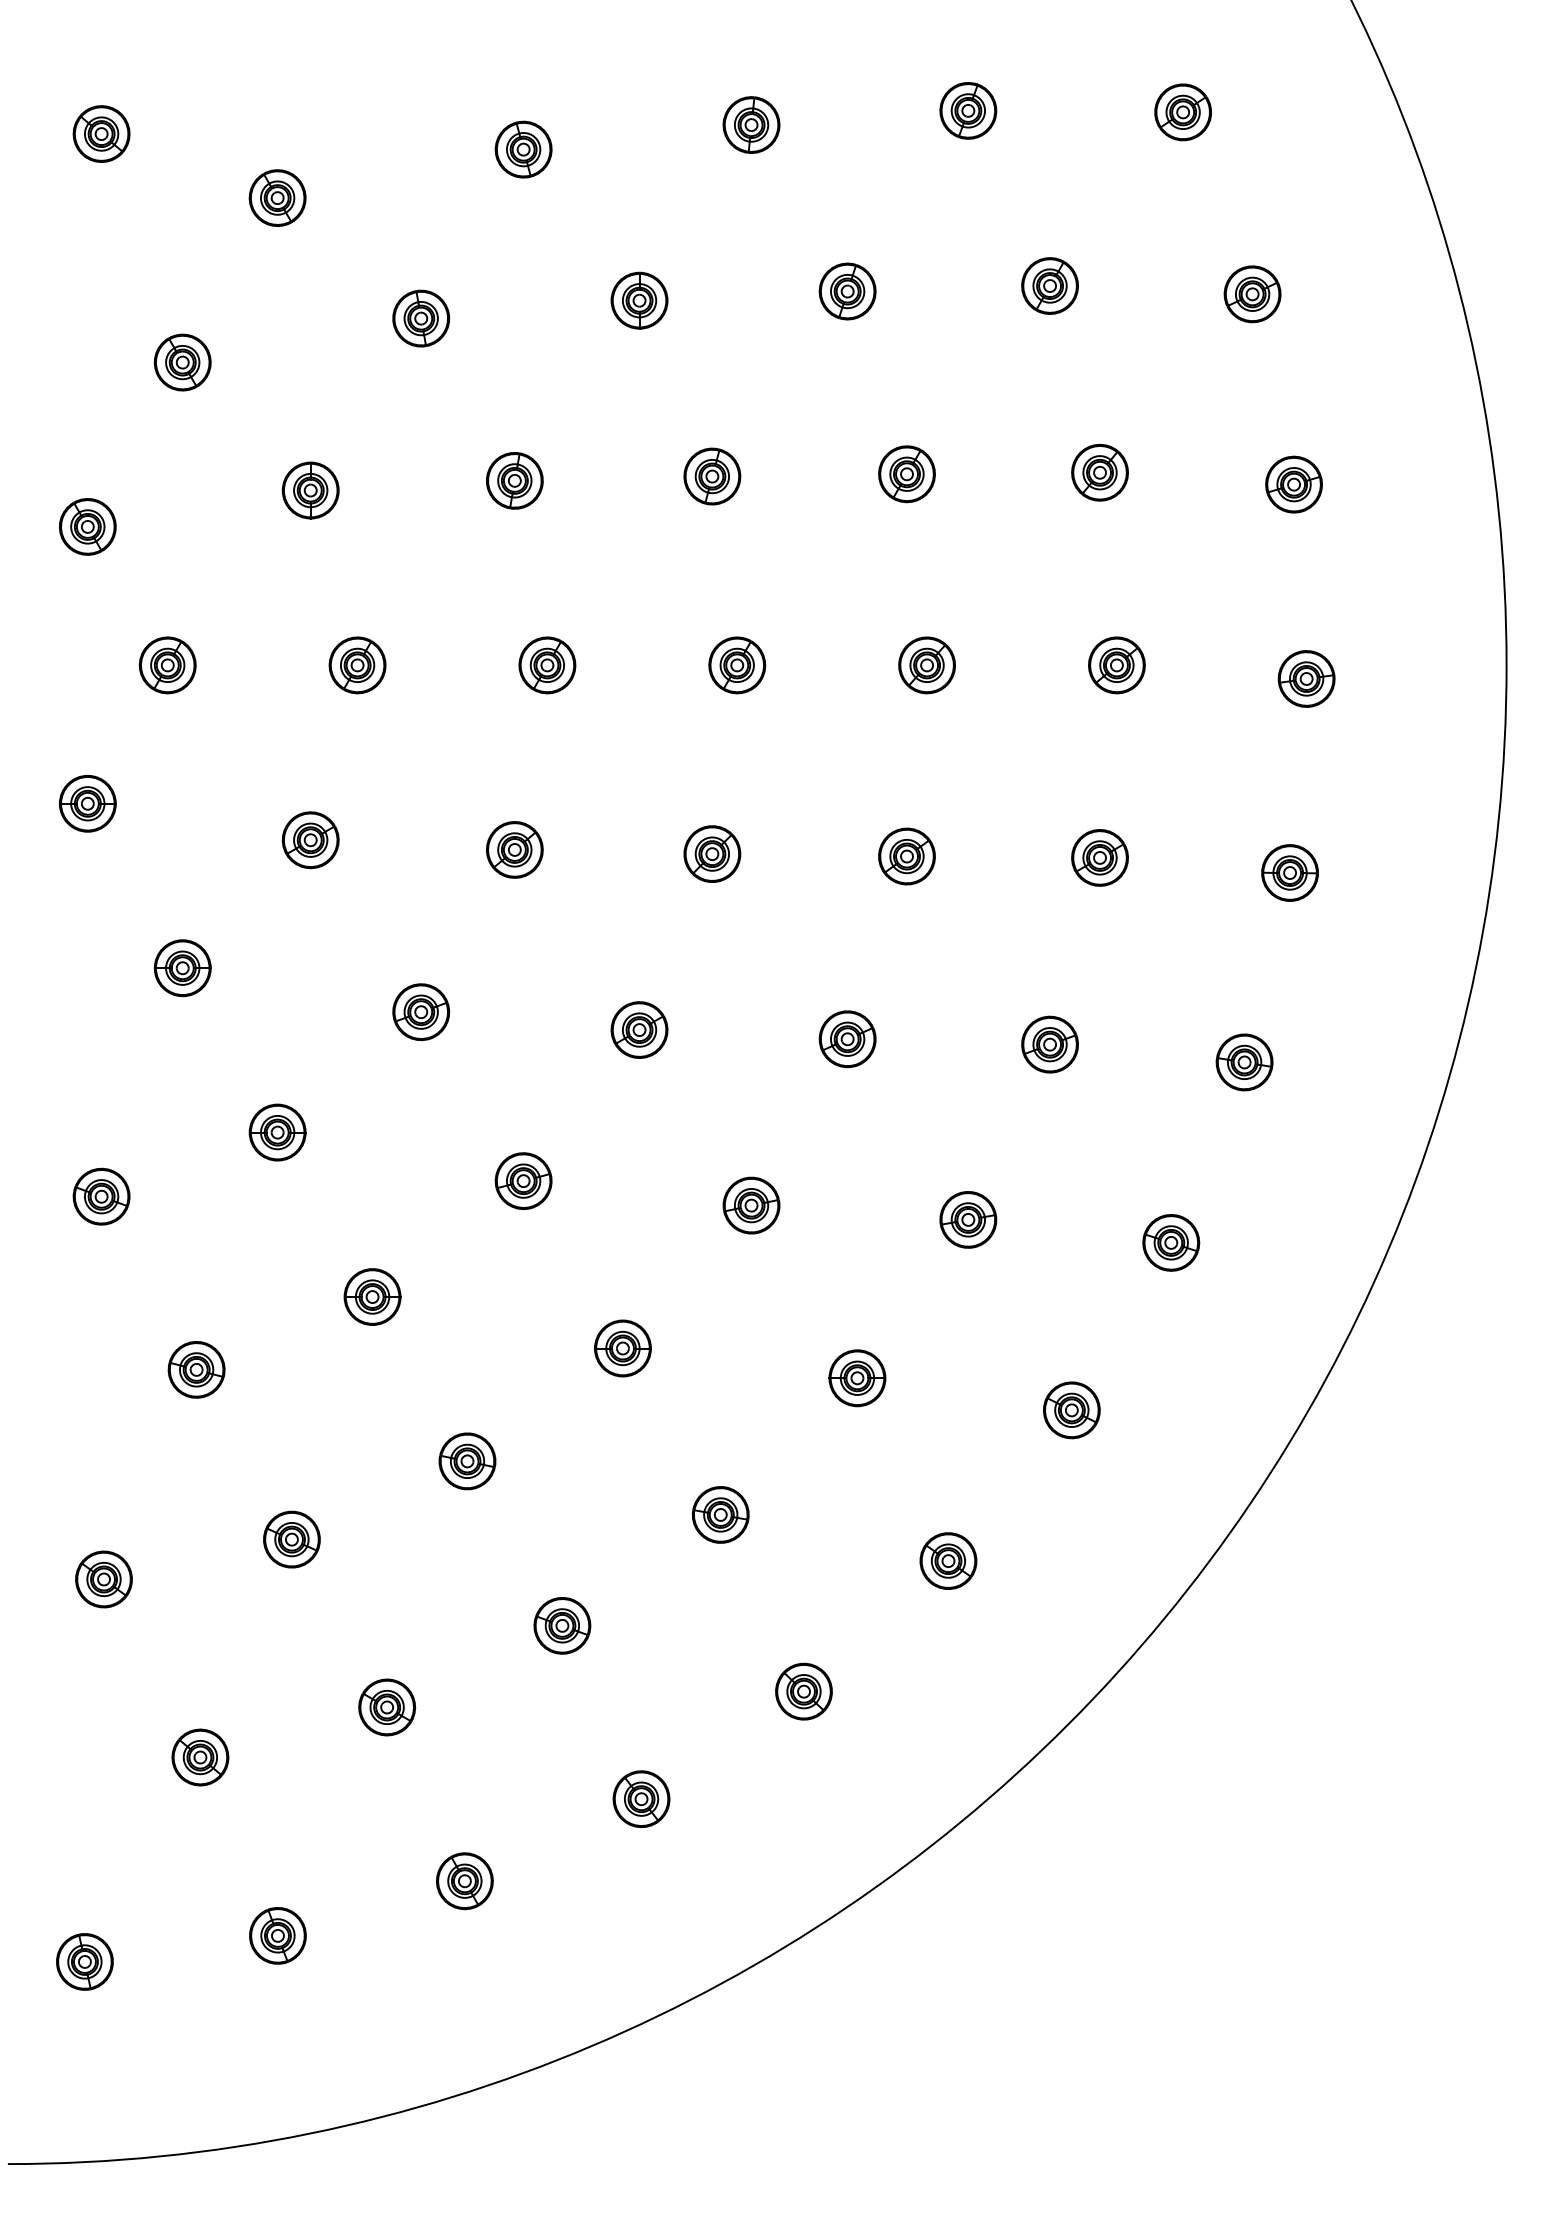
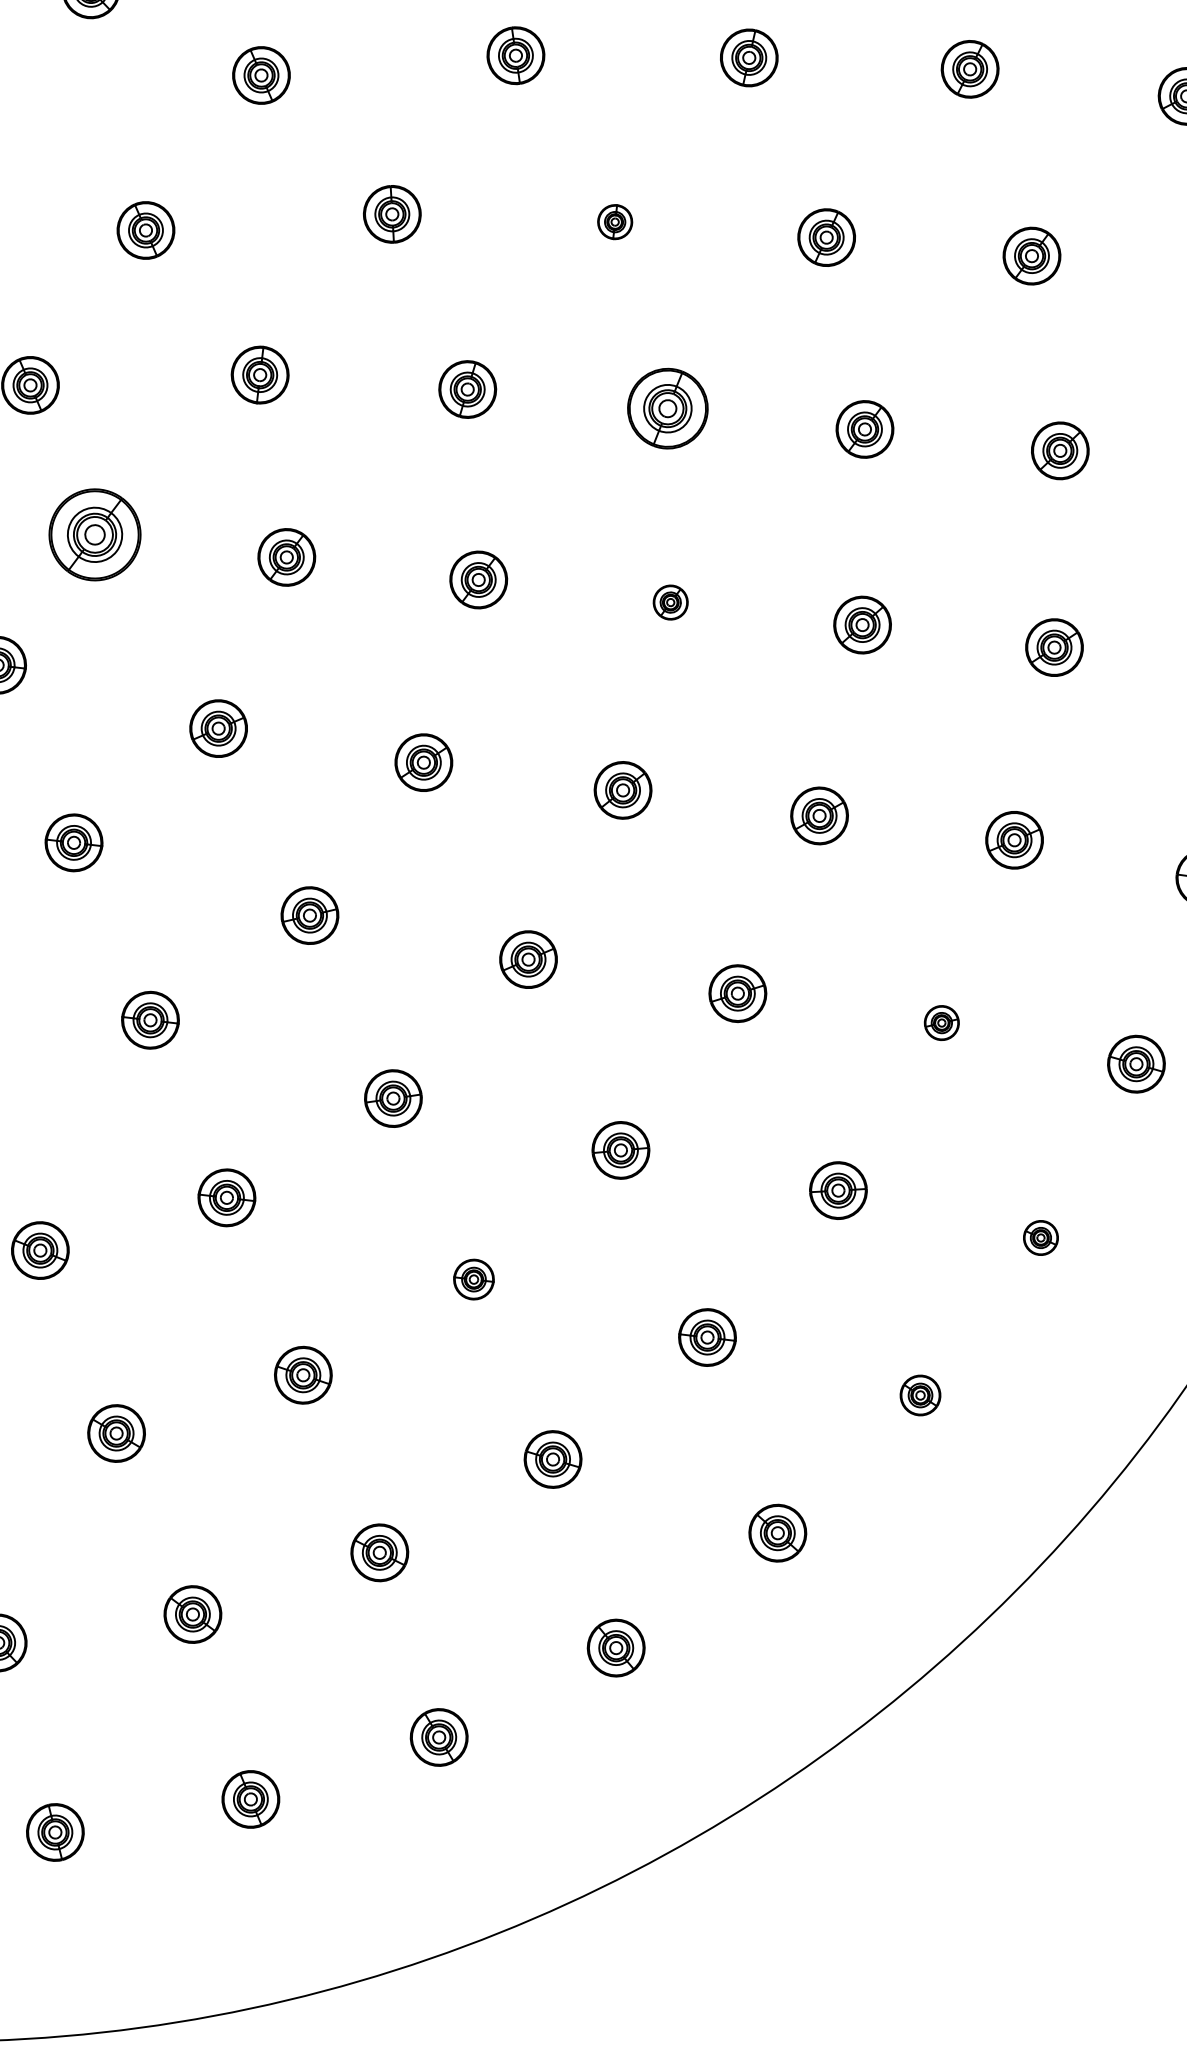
part: (639, 300) -> (615, 221), size x0.6
part: (712, 476) -> (668, 408), size x1.4
part: (167, 665) -> (94, 534), size x1.6
part: (737, 665) -> (670, 602), size x0.6
part: (1049, 1044) -> (941, 1022), size x0.6
part: (1171, 1242) -> (1041, 1237), size x0.6
part: (622, 1348) -> (473, 1279), size x0.7
part: (1071, 1410) -> (920, 1395), size x0.7

